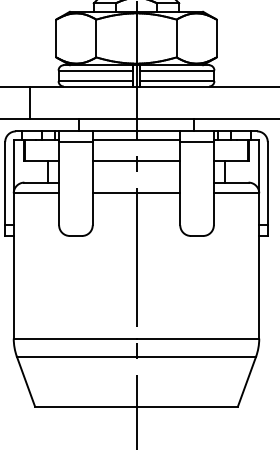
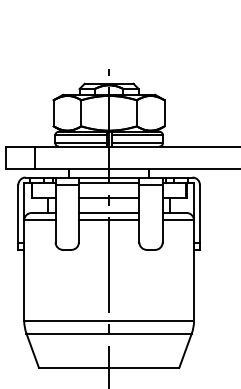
line: (135, 181) -> (108, 212), added

